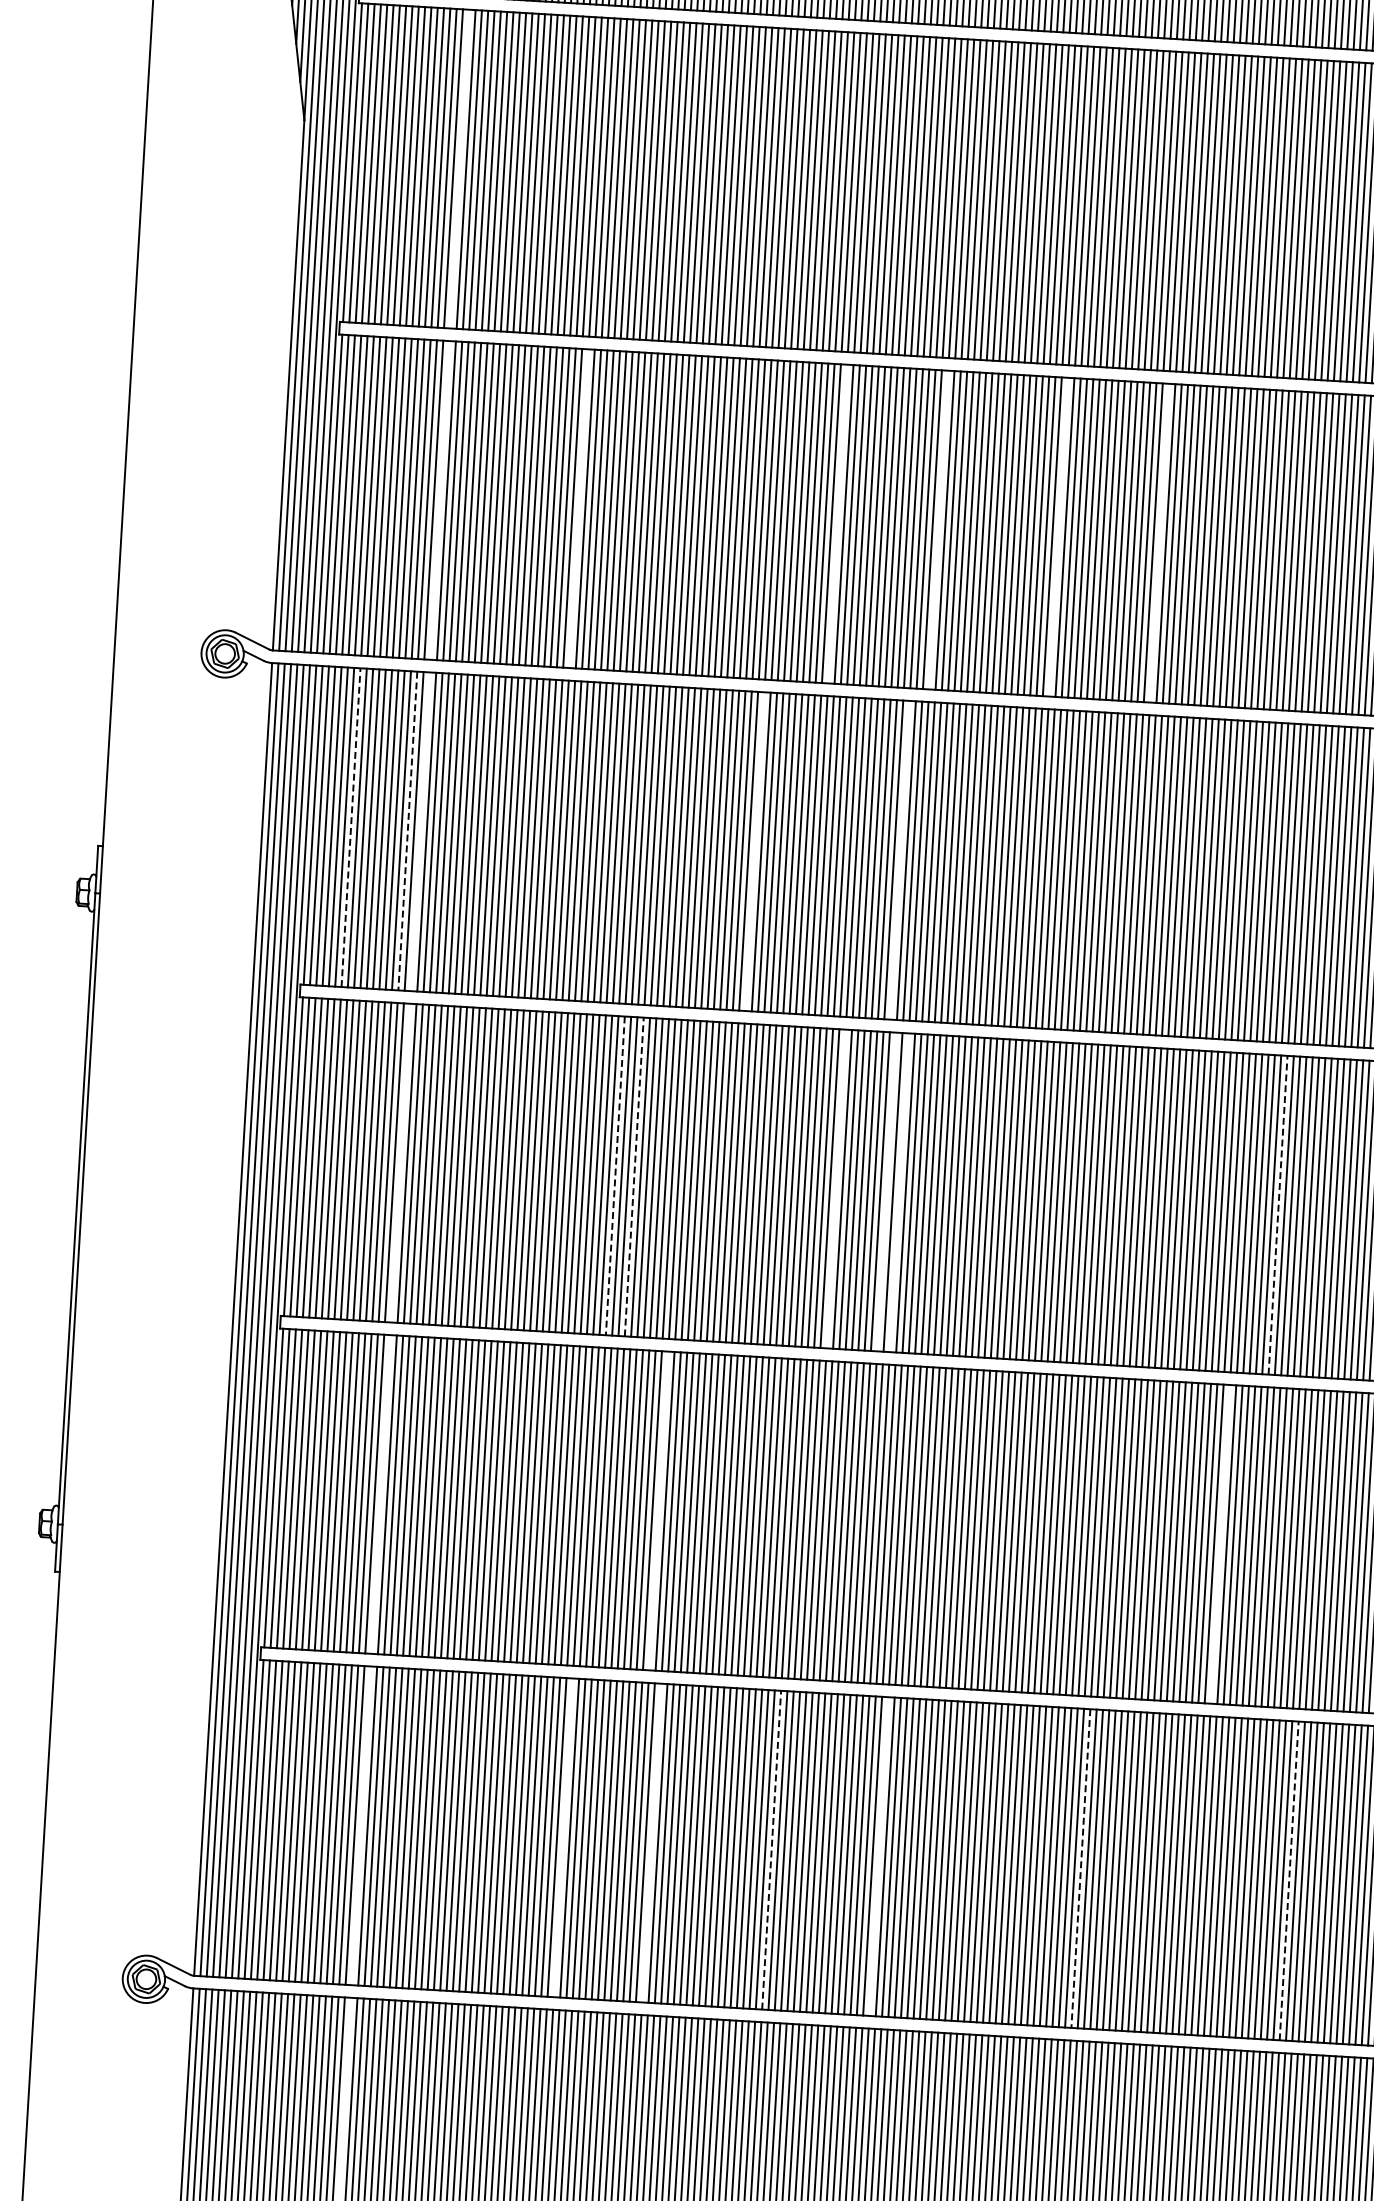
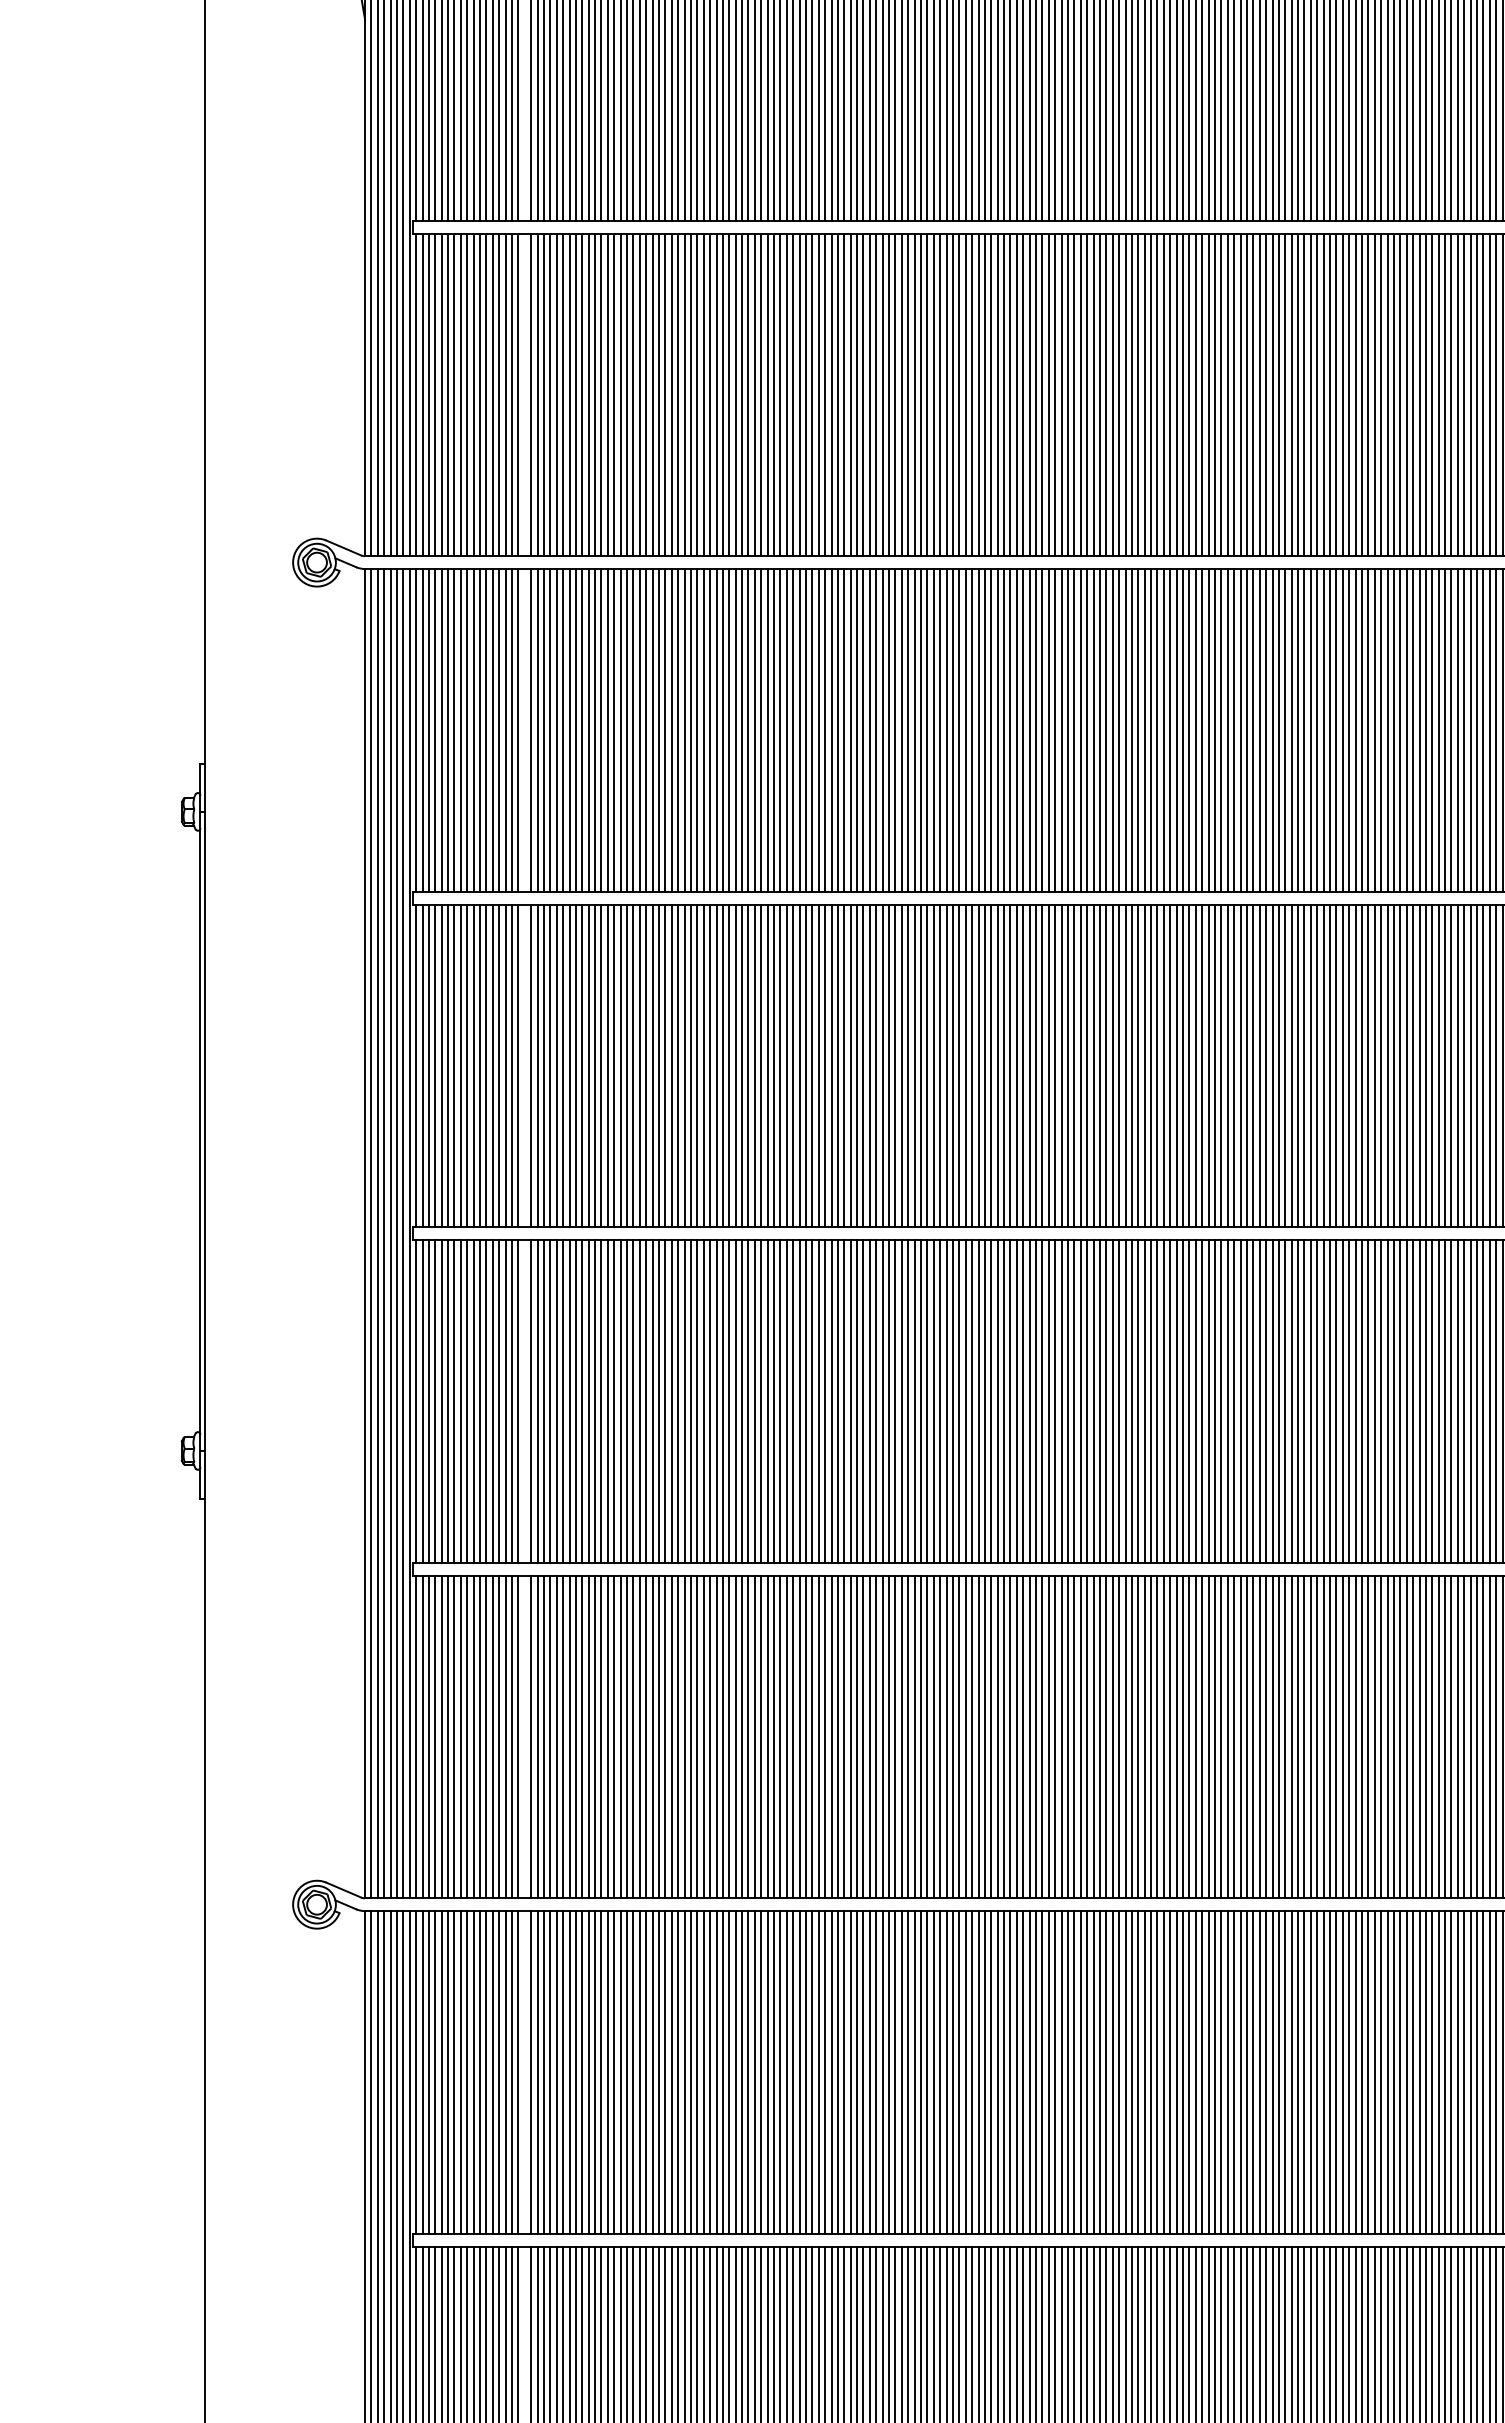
line: (579, 508) -> (665, 394), added
line: (837, 523) -> (927, 394), added
line: (938, 529) -> (1029, 394), added
line: (1059, 536) -> (1151, 394), added
line: (1159, 542) -> (1253, 394), added
line: (351, 826) -> (454, 729), dashed -> solid
line: (407, 831) -> (511, 730), dashed -> solid
line: (754, 851) -> (863, 730), added
line: (900, 860) -> (1010, 730), added
line: (615, 1176) -> (742, 1066), dashed -> solid
line: (634, 1176) -> (761, 1065), dashed -> solid
line: (836, 1188) -> (965, 1065), added
line: (886, 1191) -> (1016, 1065), added
line: (899, 1192) -> (1029, 1065), added
line: (1278, 1214) -> (1413, 1065), dashed -> solid
line: (658, 1511) -> (805, 1401), added
line: (1220, 1544) -> (1374, 1401), added
line: (563, 1837) -> (729, 1736), added
line: (651, 1842) -> (818, 1736), added
line: (771, 1849) -> (940, 1736), dashed -> solid
line: (878, 1856) -> (1048, 1736), added
line: (1081, 1869) -> (1253, 1737), dashed -> solid
line: (1289, 1880) -> (1464, 1736), dashed -> solid

